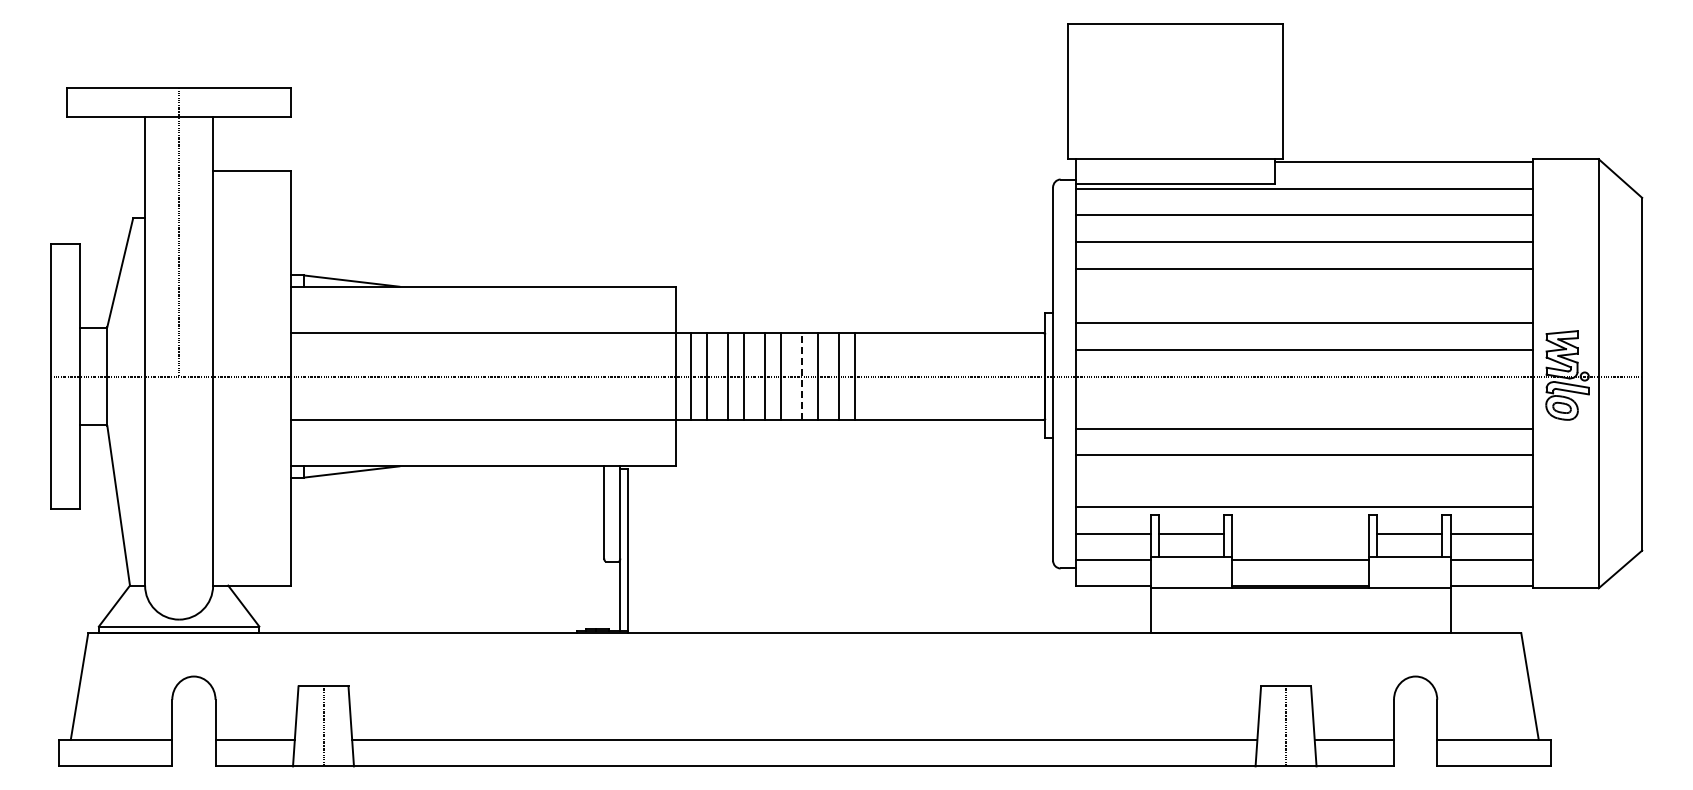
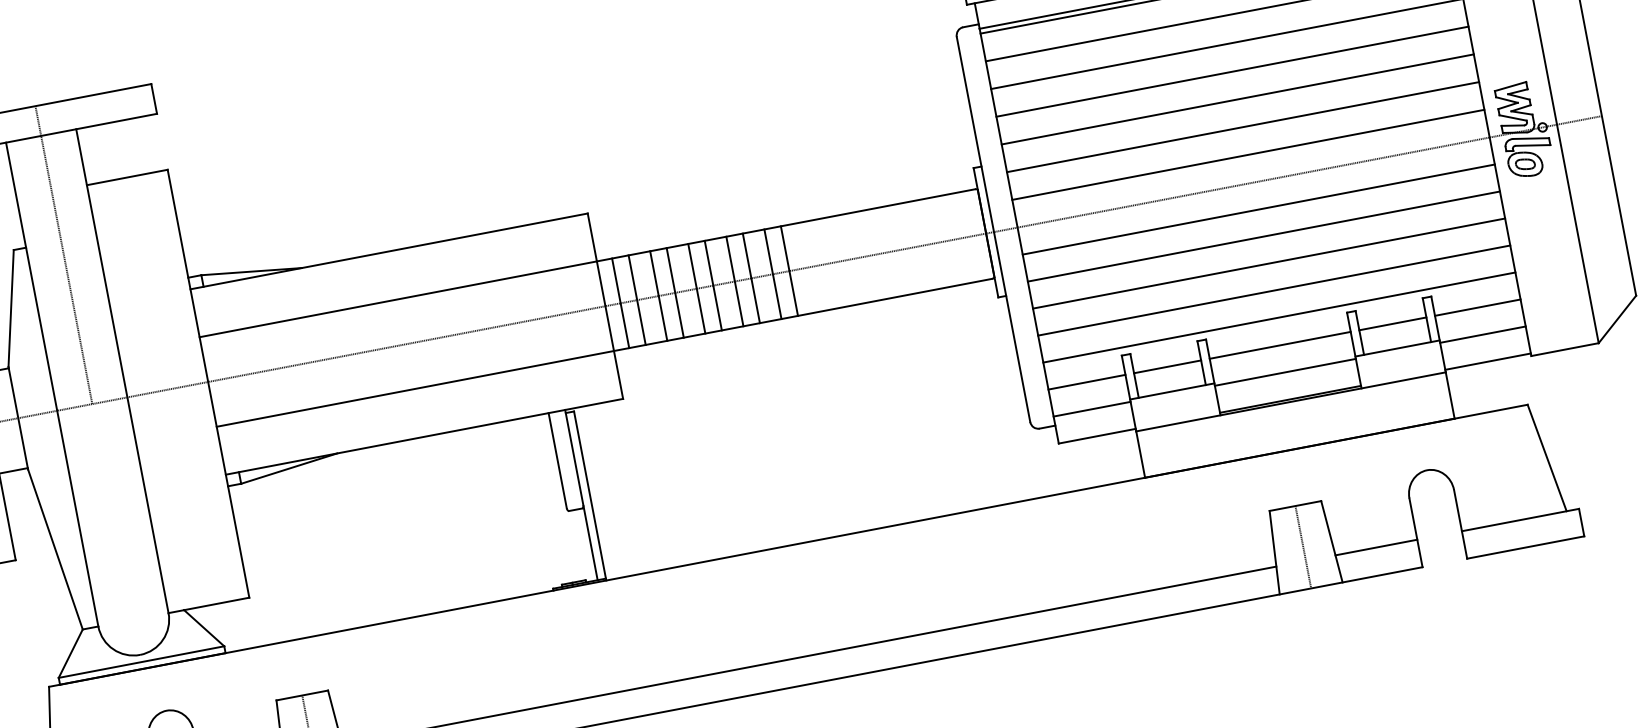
line: (1304, 295) -> (1237, 98), added
line: (801, 376) -> (734, 281), dashed -> solid
line: (1304, 402) -> (1258, 209), added
line: (1304, 481) -> (1274, 290), added
line: (1300, 533) -> (1280, 345), added

